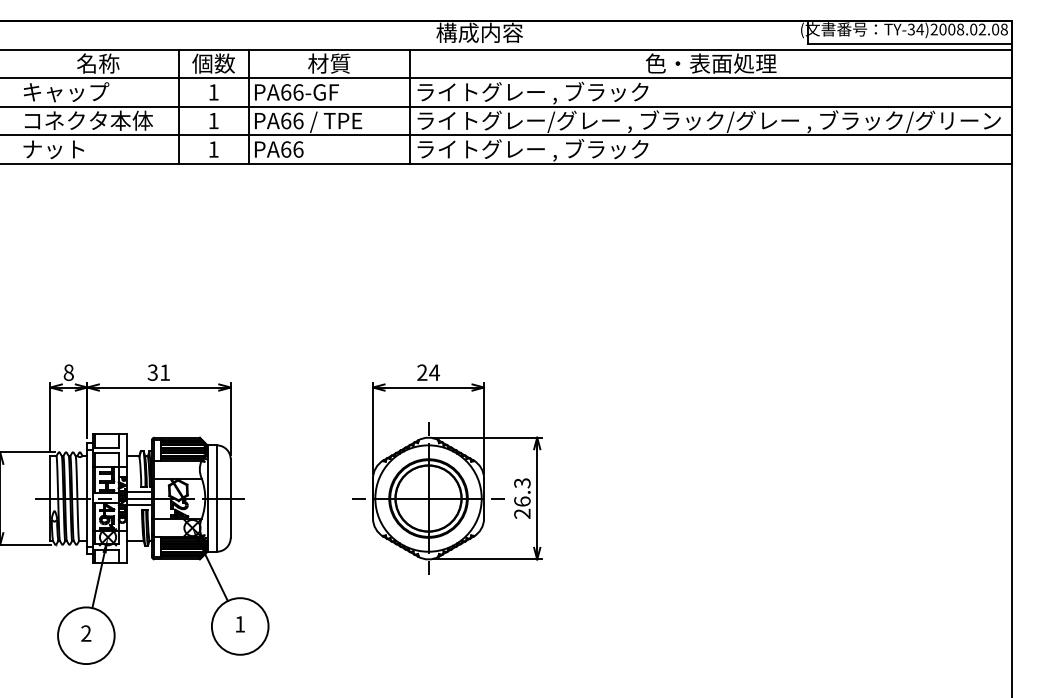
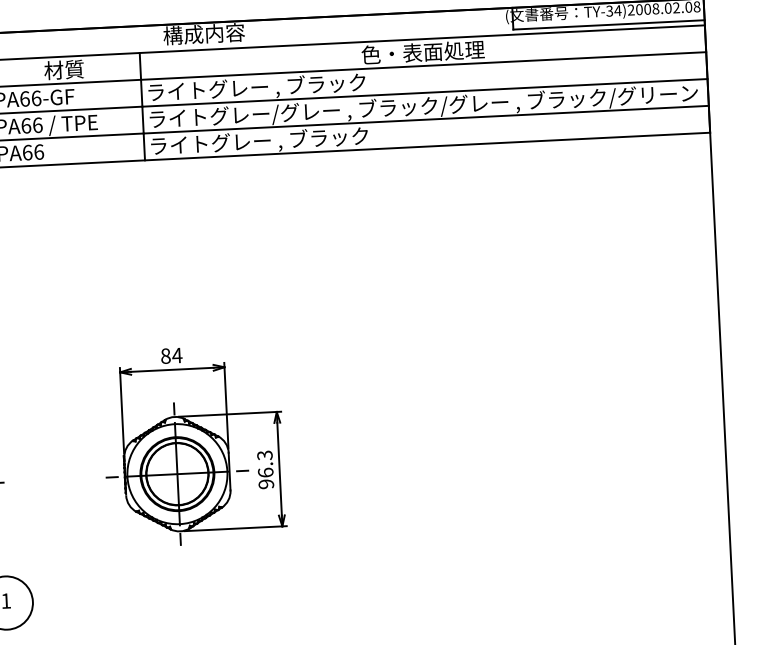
text: (422, 372) -> (165, 355), 24 -> 84
text: (522, 513) -> (266, 483), 26.3 -> 96.3

